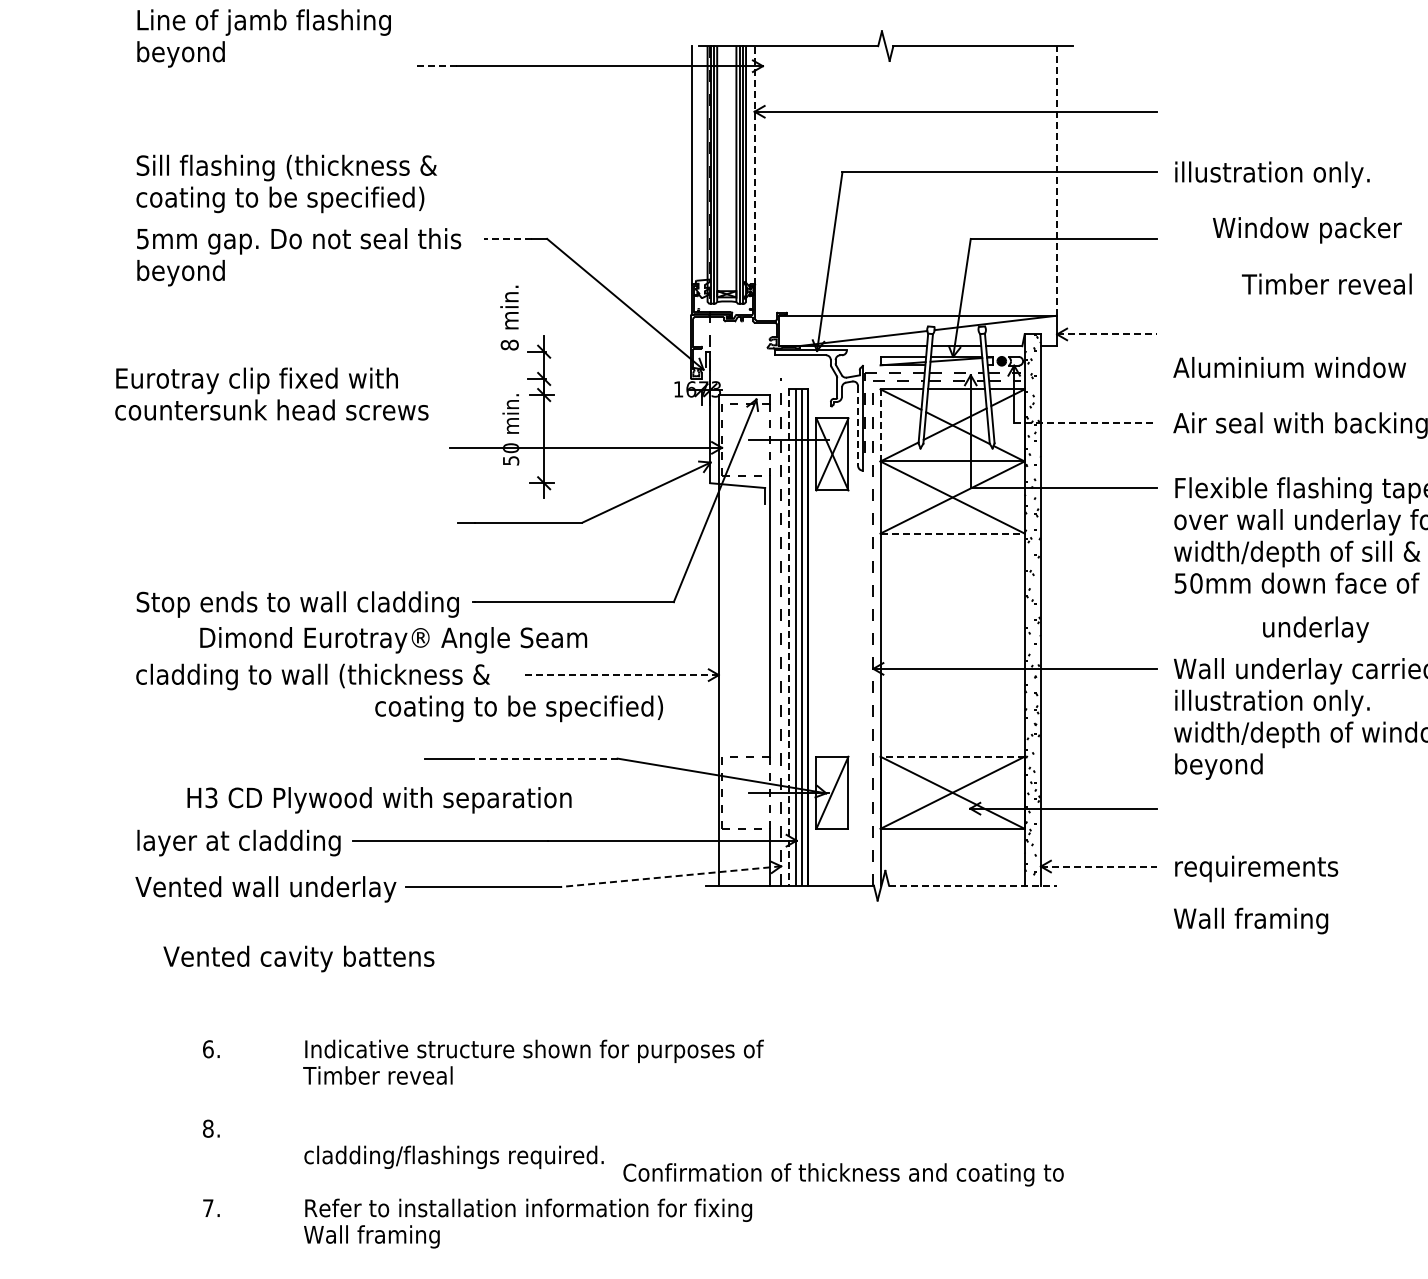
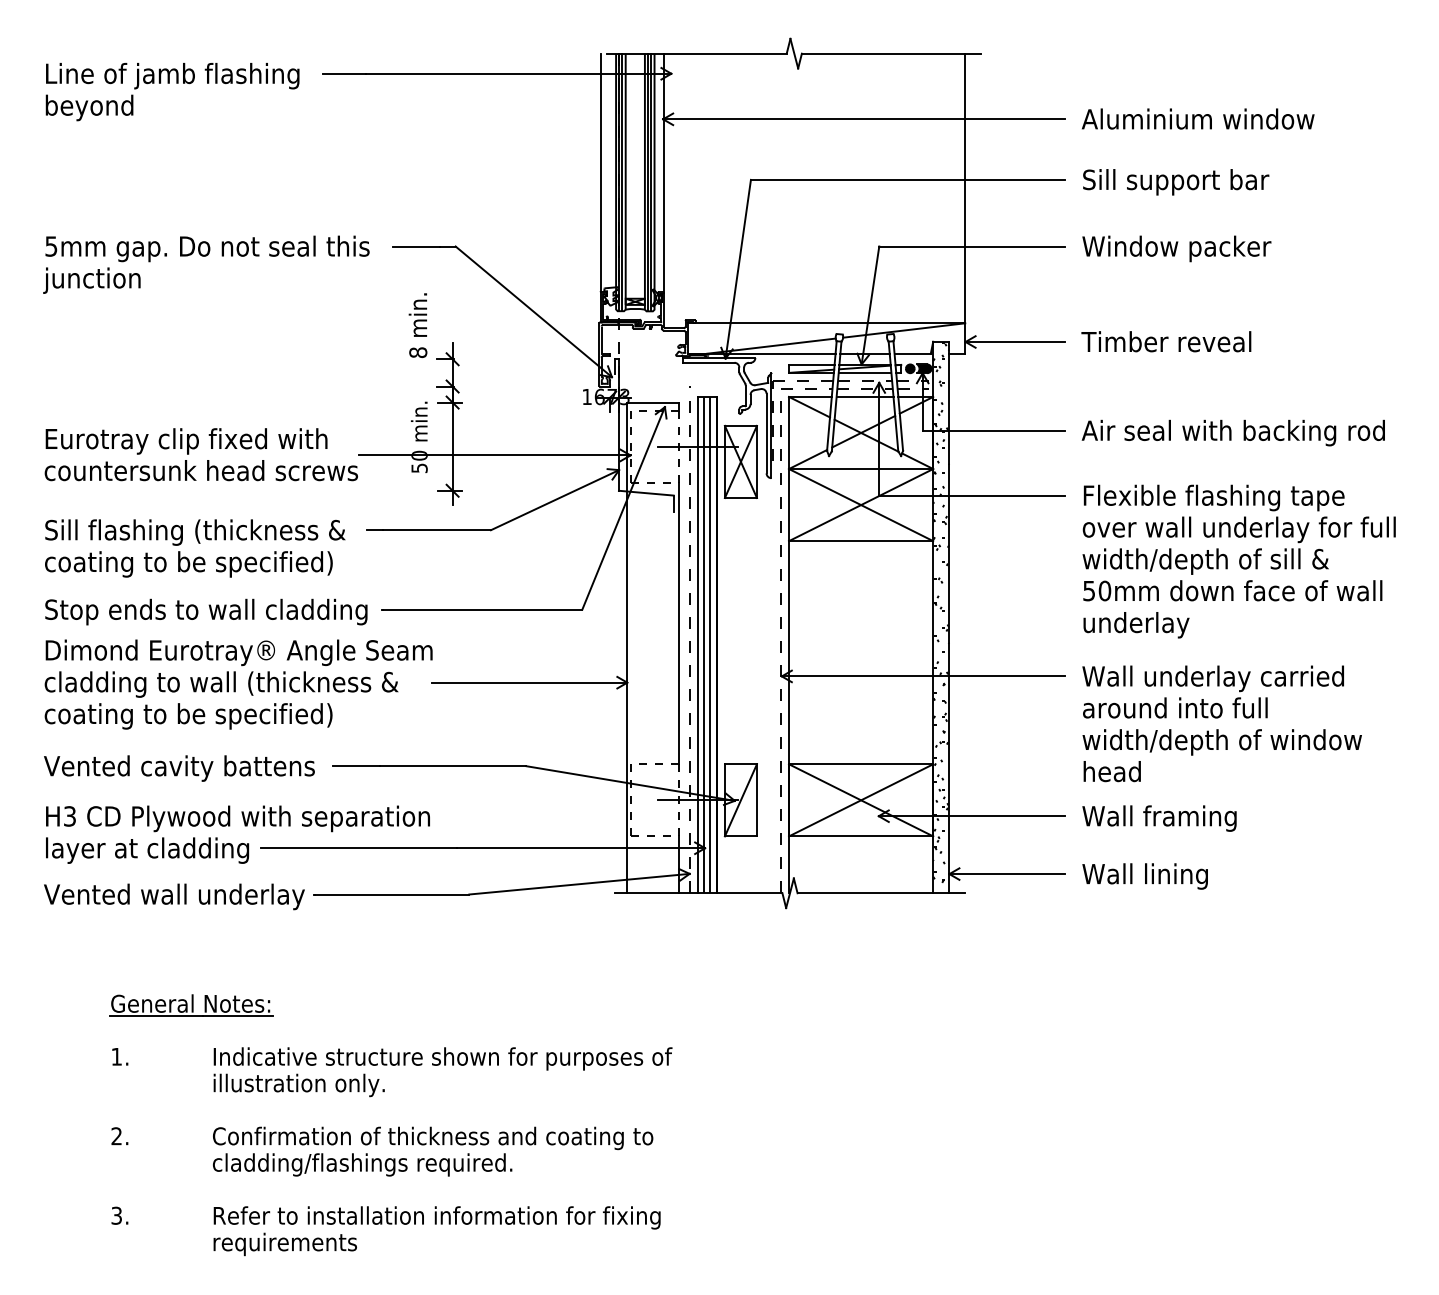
text: (264, 38) -> (172, 92), moved
line: (435, 65) -> (343, 73), dashed -> solid
line: (755, 165) -> (663, 173), dashed -> solid
text: (1272, 174) -> (1180, 182), illustration only. -> Sill support bar
line: (1057, 180) -> (965, 188), dashed -> solid
text: (287, 183) -> (195, 548), moved
text: (1307, 229) -> (1176, 248), moved
line: (508, 238) -> (416, 246), dashed -> solid
text: (183, 272) -> (91, 280), beyond -> junction
text: (1327, 283) -> (1166, 341), moved
line: (1107, 333) -> (1015, 341), dashed -> solid
fill: (1016, 360) -> (924, 368), added
line: (956, 364) -> (864, 372), added
text: (1290, 366) -> (1198, 118), moved
text: (271, 393) -> (200, 454), moved
line: (1086, 422) -> (994, 430), dashed -> solid
line: (858, 425) -> (766, 433), dashed -> solid
line: (881, 425) -> (789, 433), dashed -> solid
line: (953, 533) -> (861, 541), dashed -> solid
text: (1316, 629) -> (1136, 625), moved
line: (789, 637) -> (697, 645), dashed -> solid
text: (393, 639) -> (238, 652), moved
line: (621, 674) -> (529, 682), dashed -> solid
text: (1272, 702) -> (1180, 710), illustration only. -> around into full
text: (519, 708) -> (188, 716), moved
line: (952, 756) -> (860, 764), dashed -> solid
line: (544, 758) -> (452, 766), dashed -> solid
text: (1220, 766) -> (1128, 774), beyond -> head
text: (379, 799) -> (237, 818), moved
line: (1099, 866) -> (1007, 874), dashed -> solid
text: (1256, 868) -> (1164, 876), requirements -> Wall lining
line: (671, 876) -> (579, 884), dashed -> solid
line: (973, 885) -> (881, 893), dashed -> solid
text: (1251, 920) -> (1159, 818), moved
text: (299, 958) -> (179, 768), moved
part: (283, 997) -> (191, 1005), added
text: (208, 1048) -> (116, 1056), 6. -> 1.
text: (389, 1077) -> (297, 1085), Timber reveal -> illustration only.
text: (208, 1128) -> (116, 1136), 8. -> 2.
text: (844, 1174) -> (433, 1138), moved
text: (208, 1207) -> (116, 1215), 7. -> 3.
text: (376, 1236) -> (284, 1244), Wall framing -> requirements

